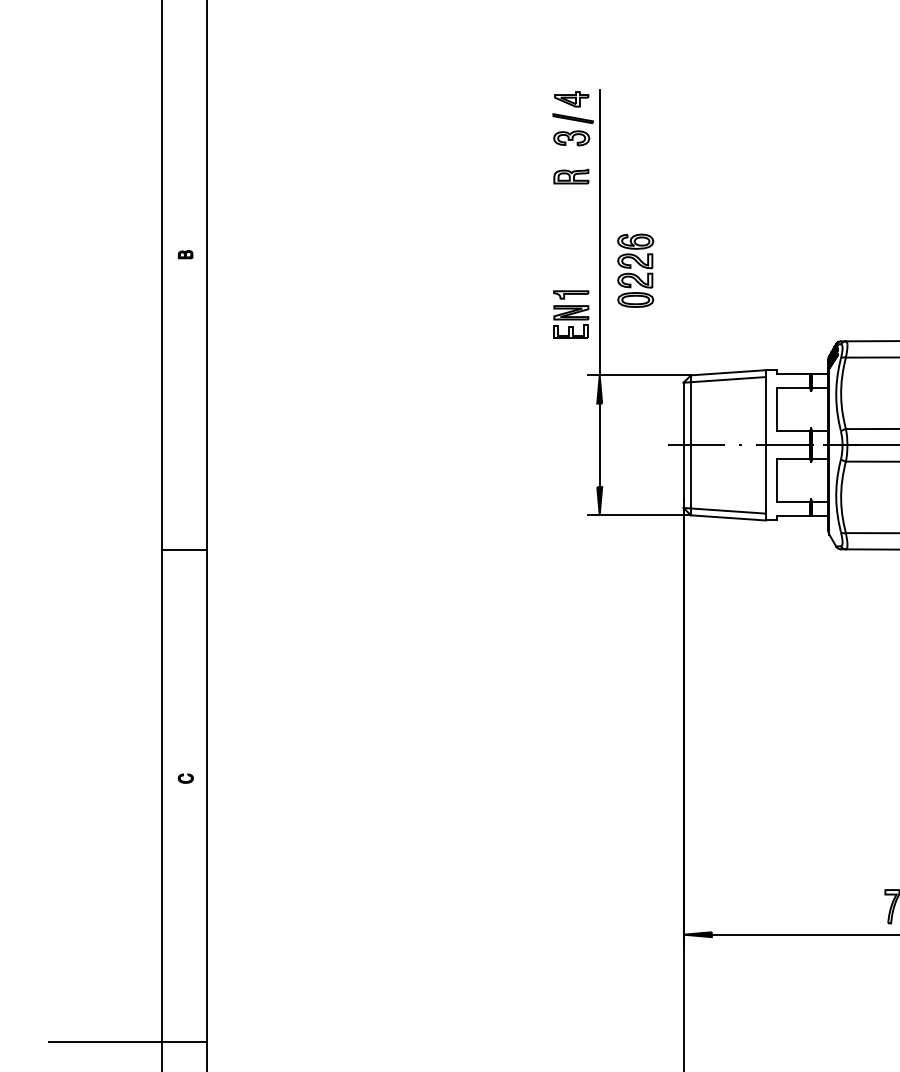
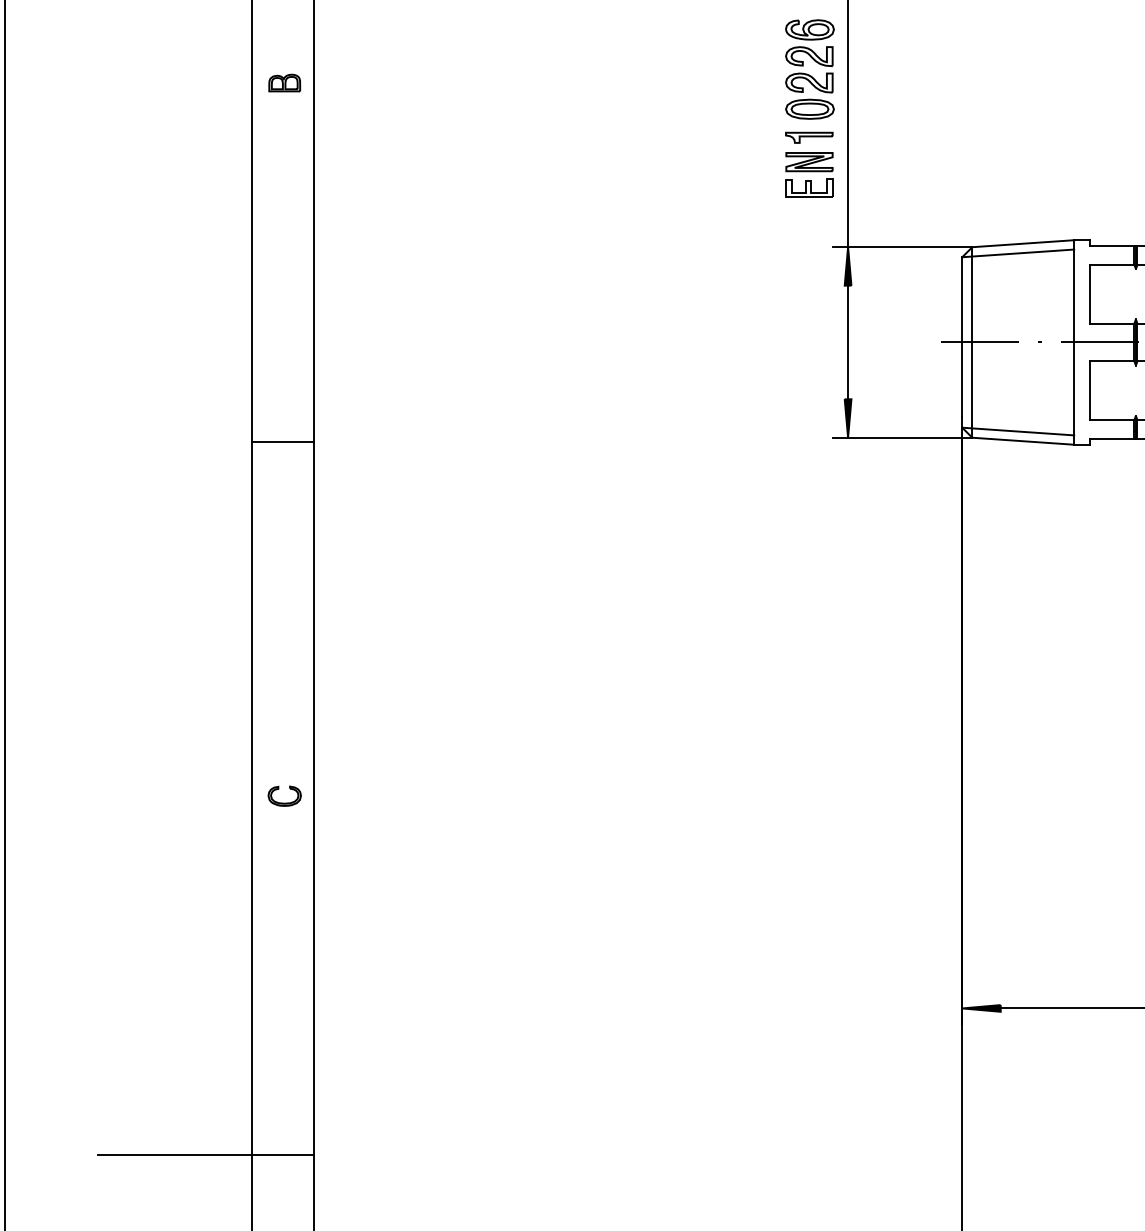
part: (185, 254) -> (284, 82), size x1.67
part: (635, 270) -> (809, 69), moved
line: (184, 549) -> (283, 442), moved
part: (185, 778) -> (284, 795), size x1.67

